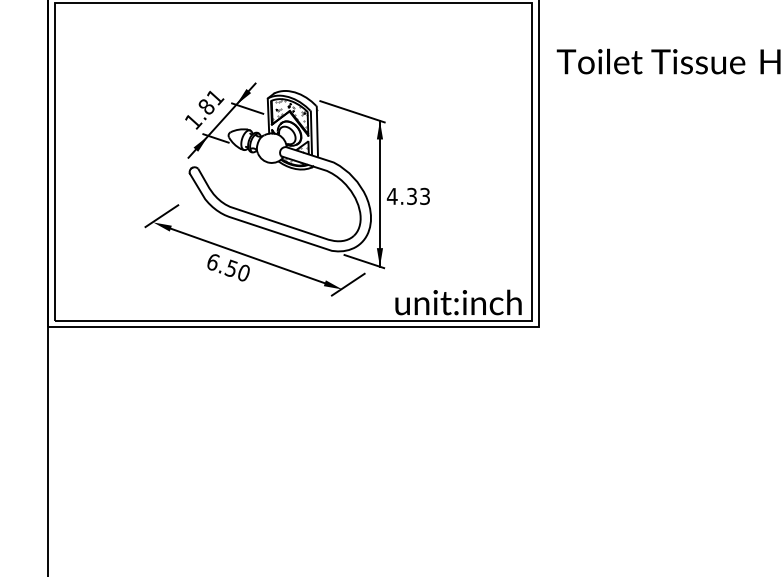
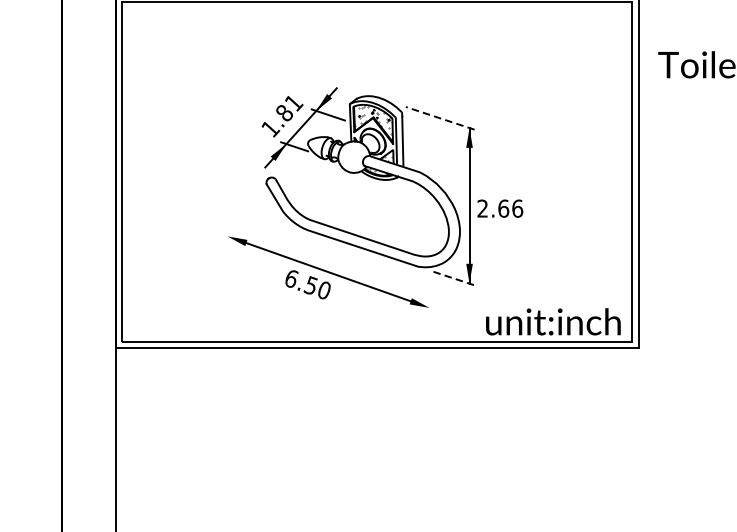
line: (352, 111) -> (440, 118), solid -> dashed
text: (408, 195) -> (499, 207), 4.33 -> 2.66
line: (161, 216) -> (236, 230), removed
line: (364, 261) -> (453, 278), solid -> dashed
line: (347, 284) -> (434, 302), removed

